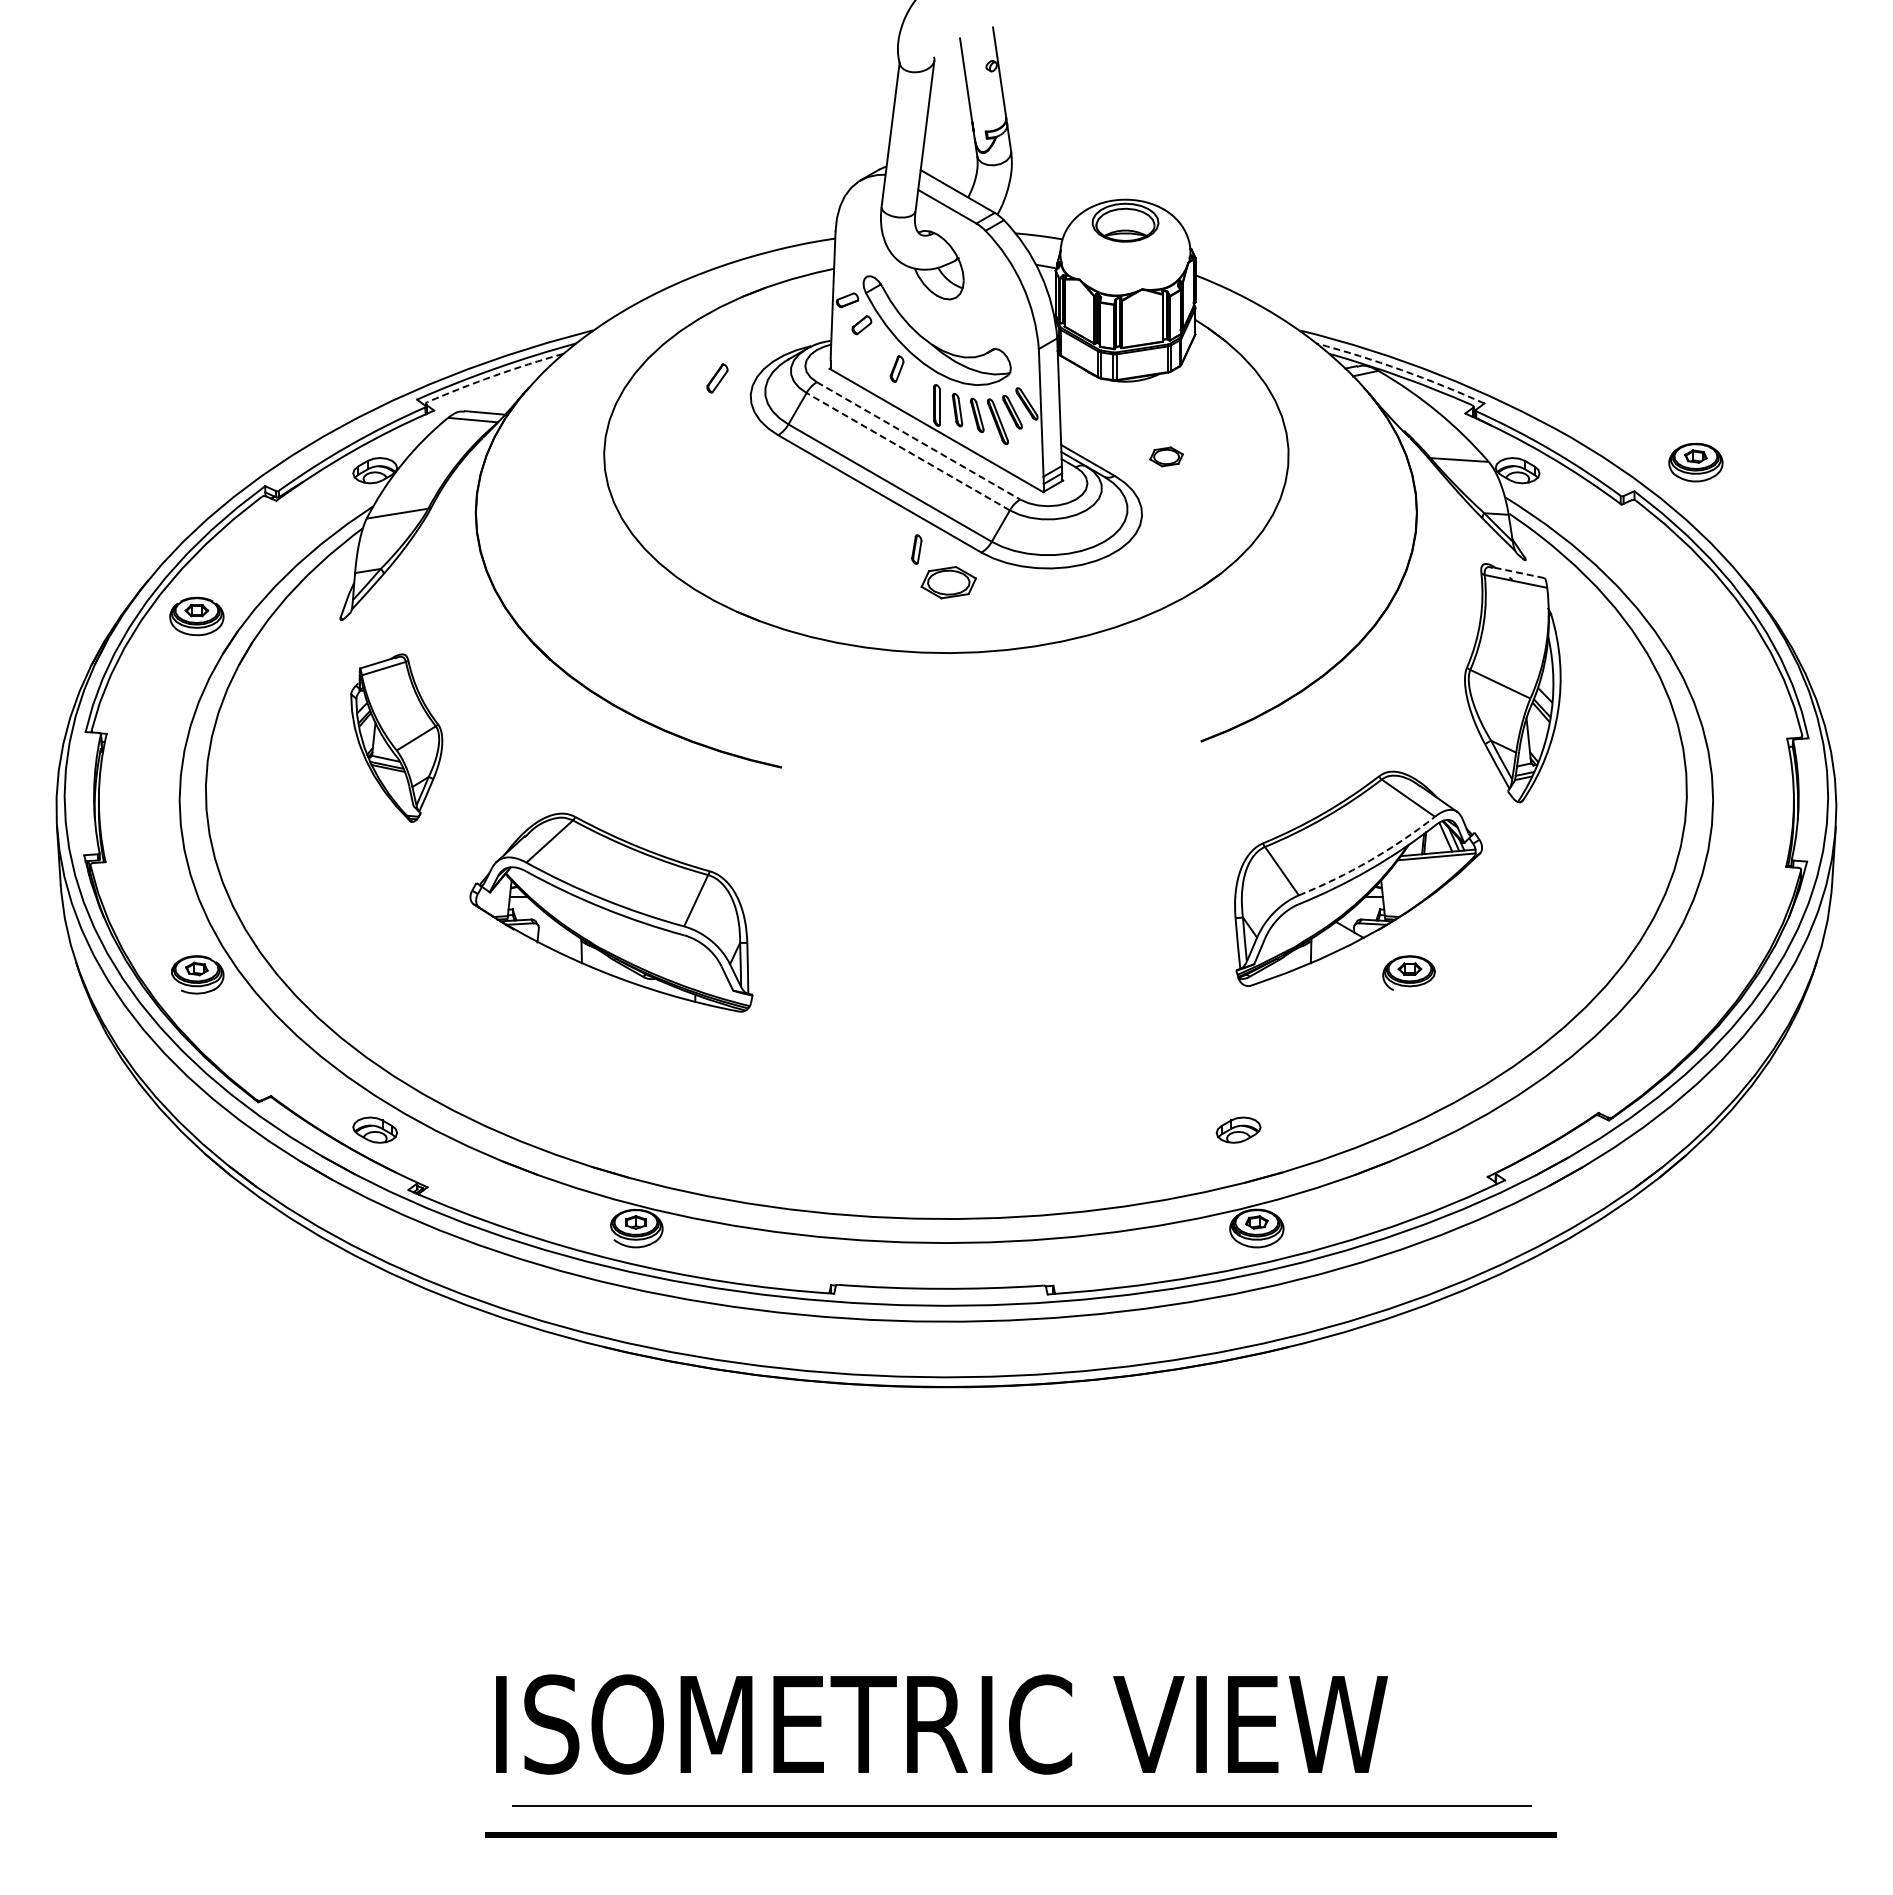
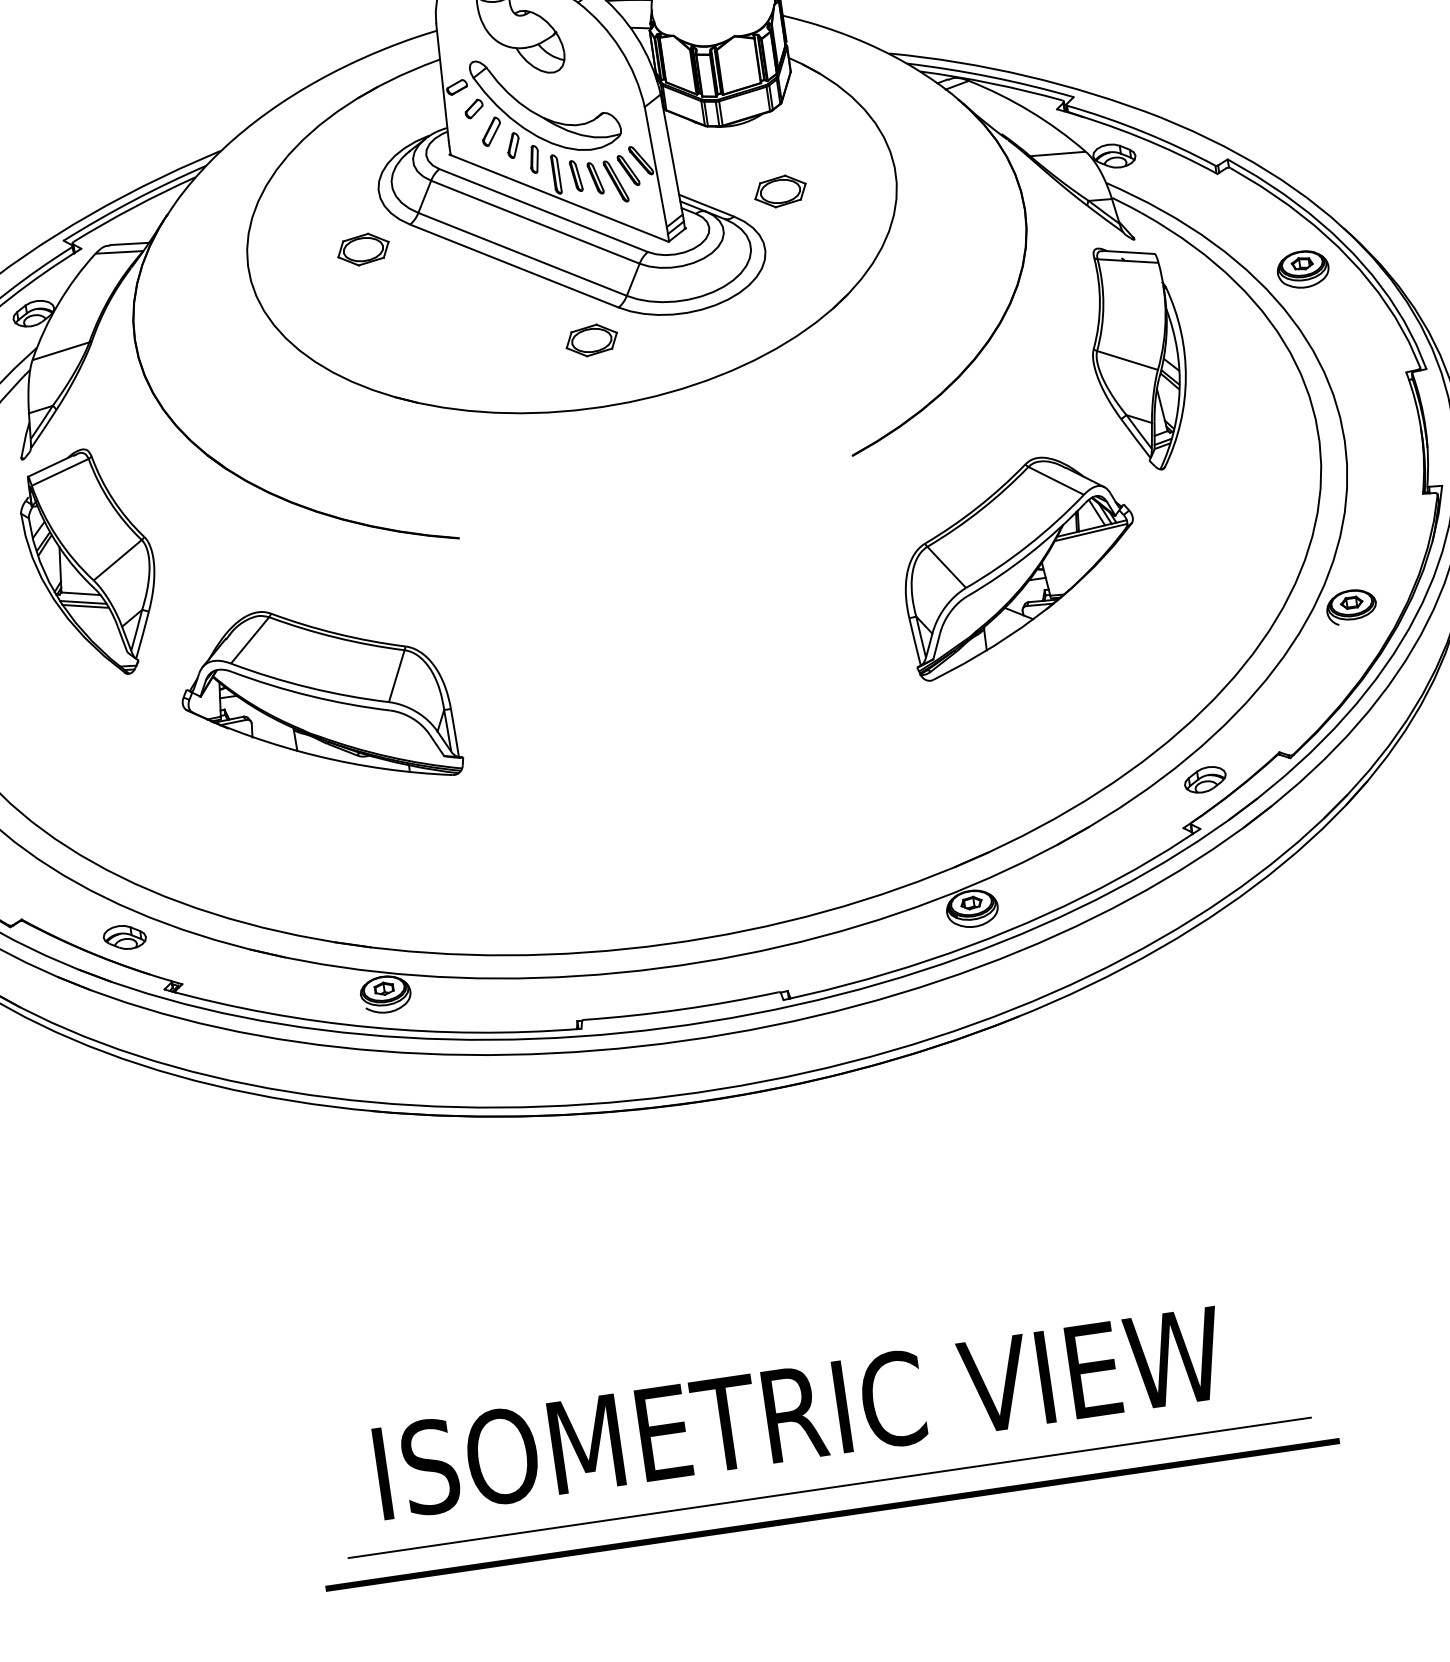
arc: (1401, 370) -> (990, 77), dashed -> solid
arc: (494, 375) -> (133, 207), dashed -> solid
part: (717, 378) -> (491, 131), moved
line: (918, 441) -> (543, 211), dashed -> solid
line: (907, 451) -> (534, 222), dashed -> solid
part: (725, 453) -> (362, 249), added
part: (1166, 456) -> (780, 191), size x1.67
part: (1695, 462) -> (1302, 269), moved
part: (916, 549) -> (534, 159), moved
line: (1517, 572) -> (1128, 252), dashed -> solid
part: (396, 737) -> (90, 563), size x1.43
arc: (1369, 860) -> (1028, 545), dashed -> solid
part: (1408, 972) -> (1350, 606), moved
part: (1238, 1129) -> (1205, 779), moved
text: (941, 1724) -> (799, 1413), moved

